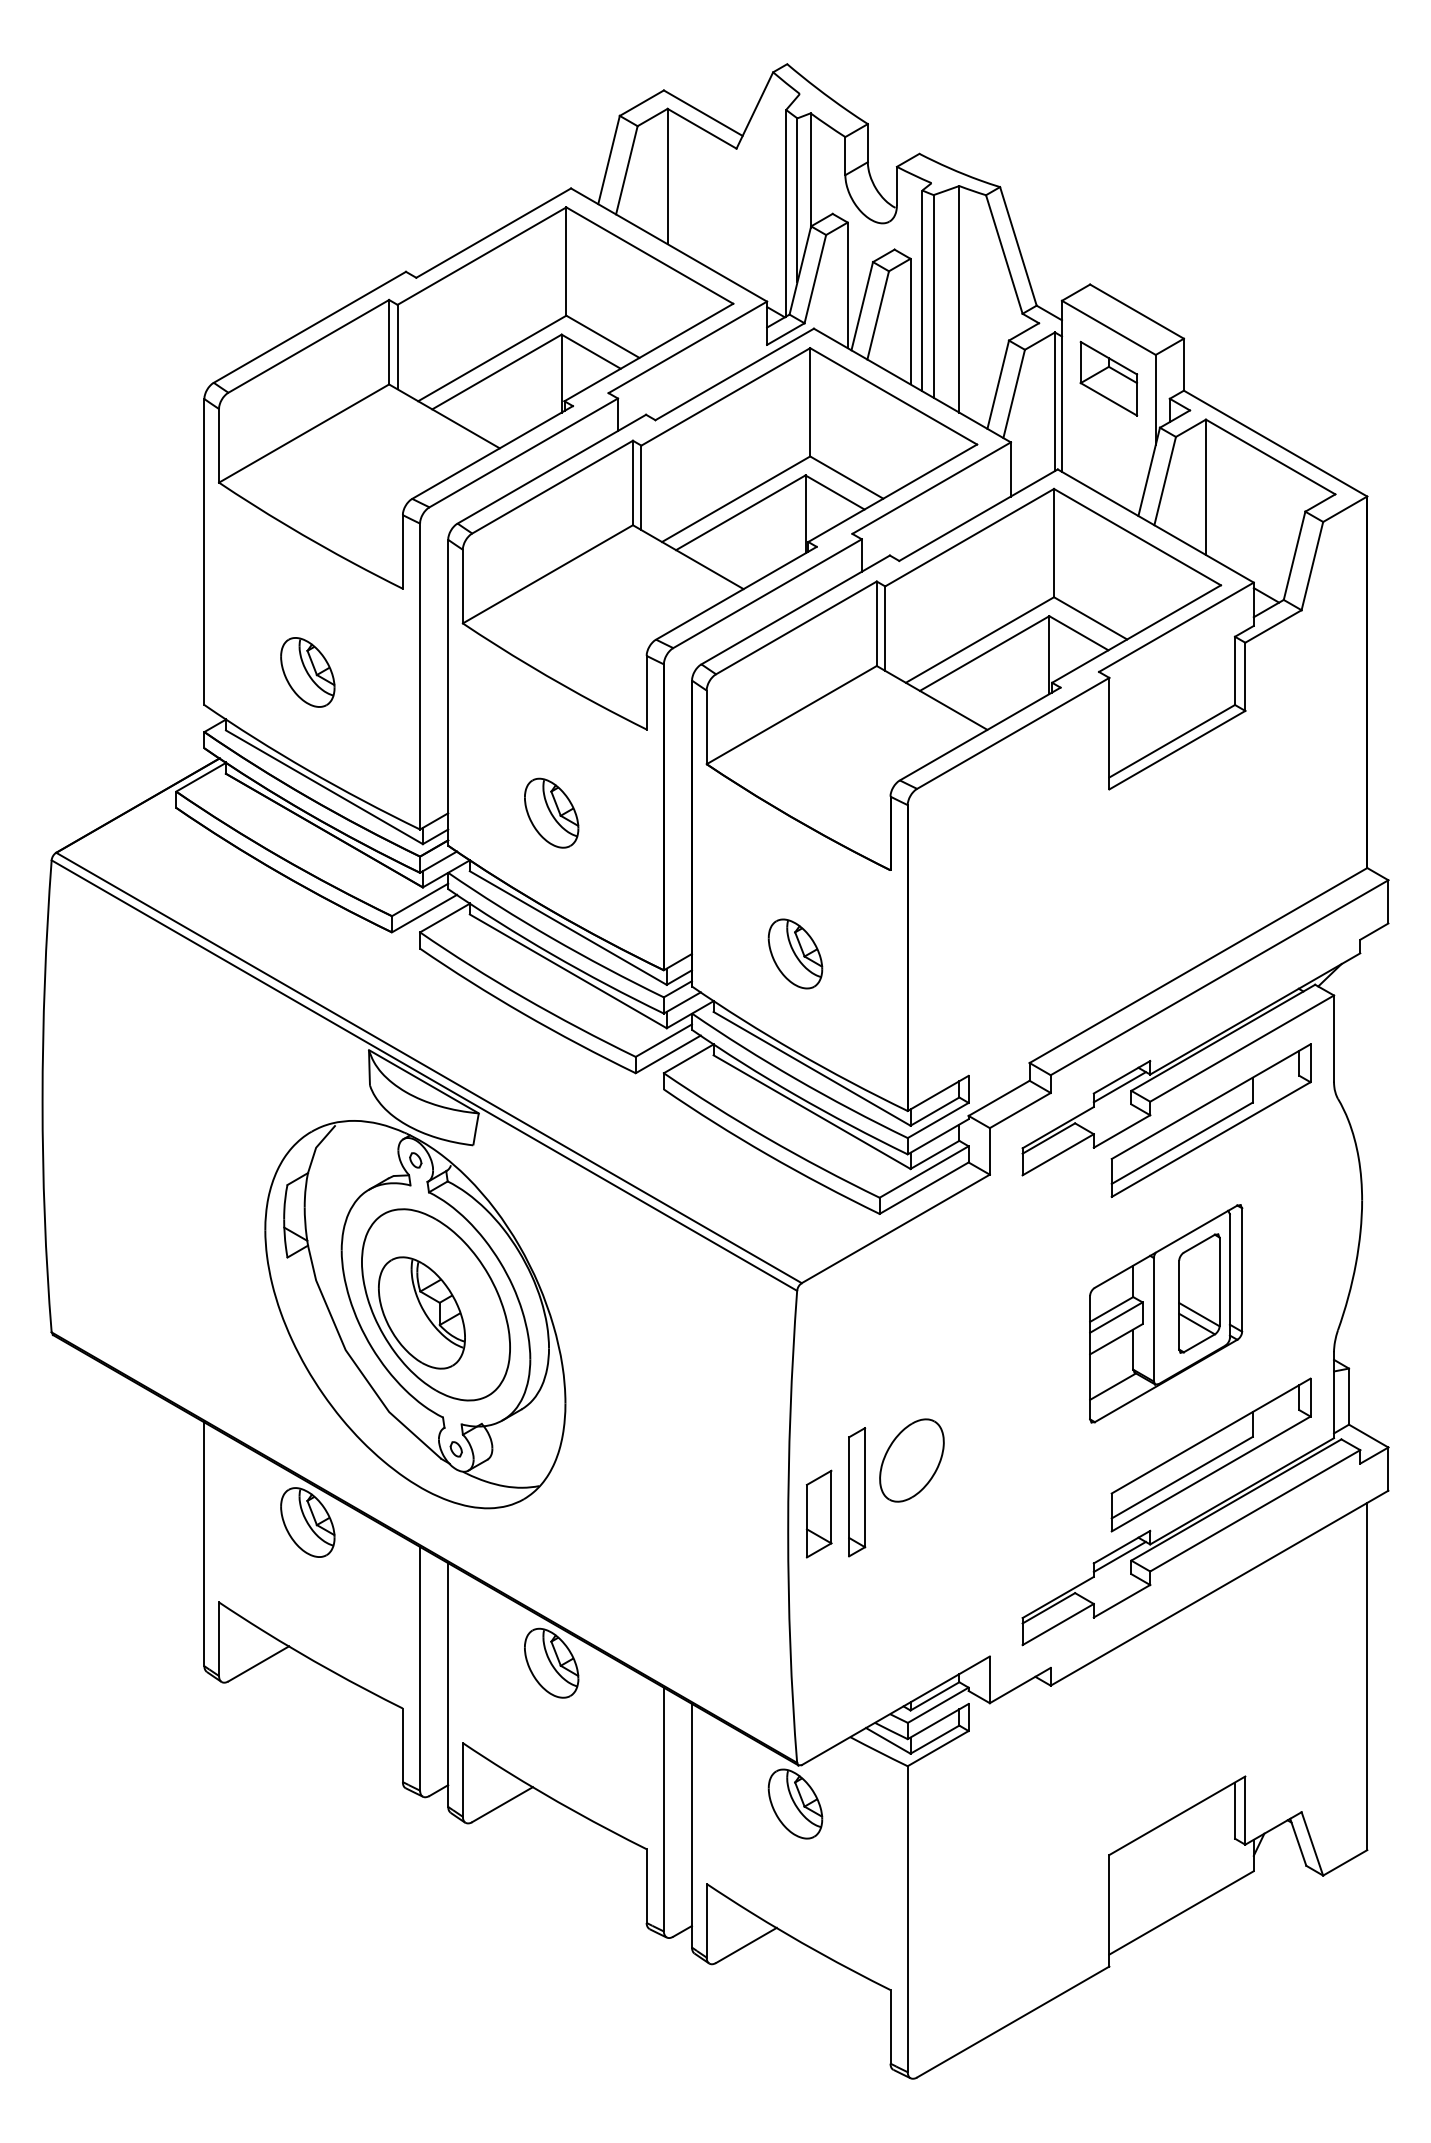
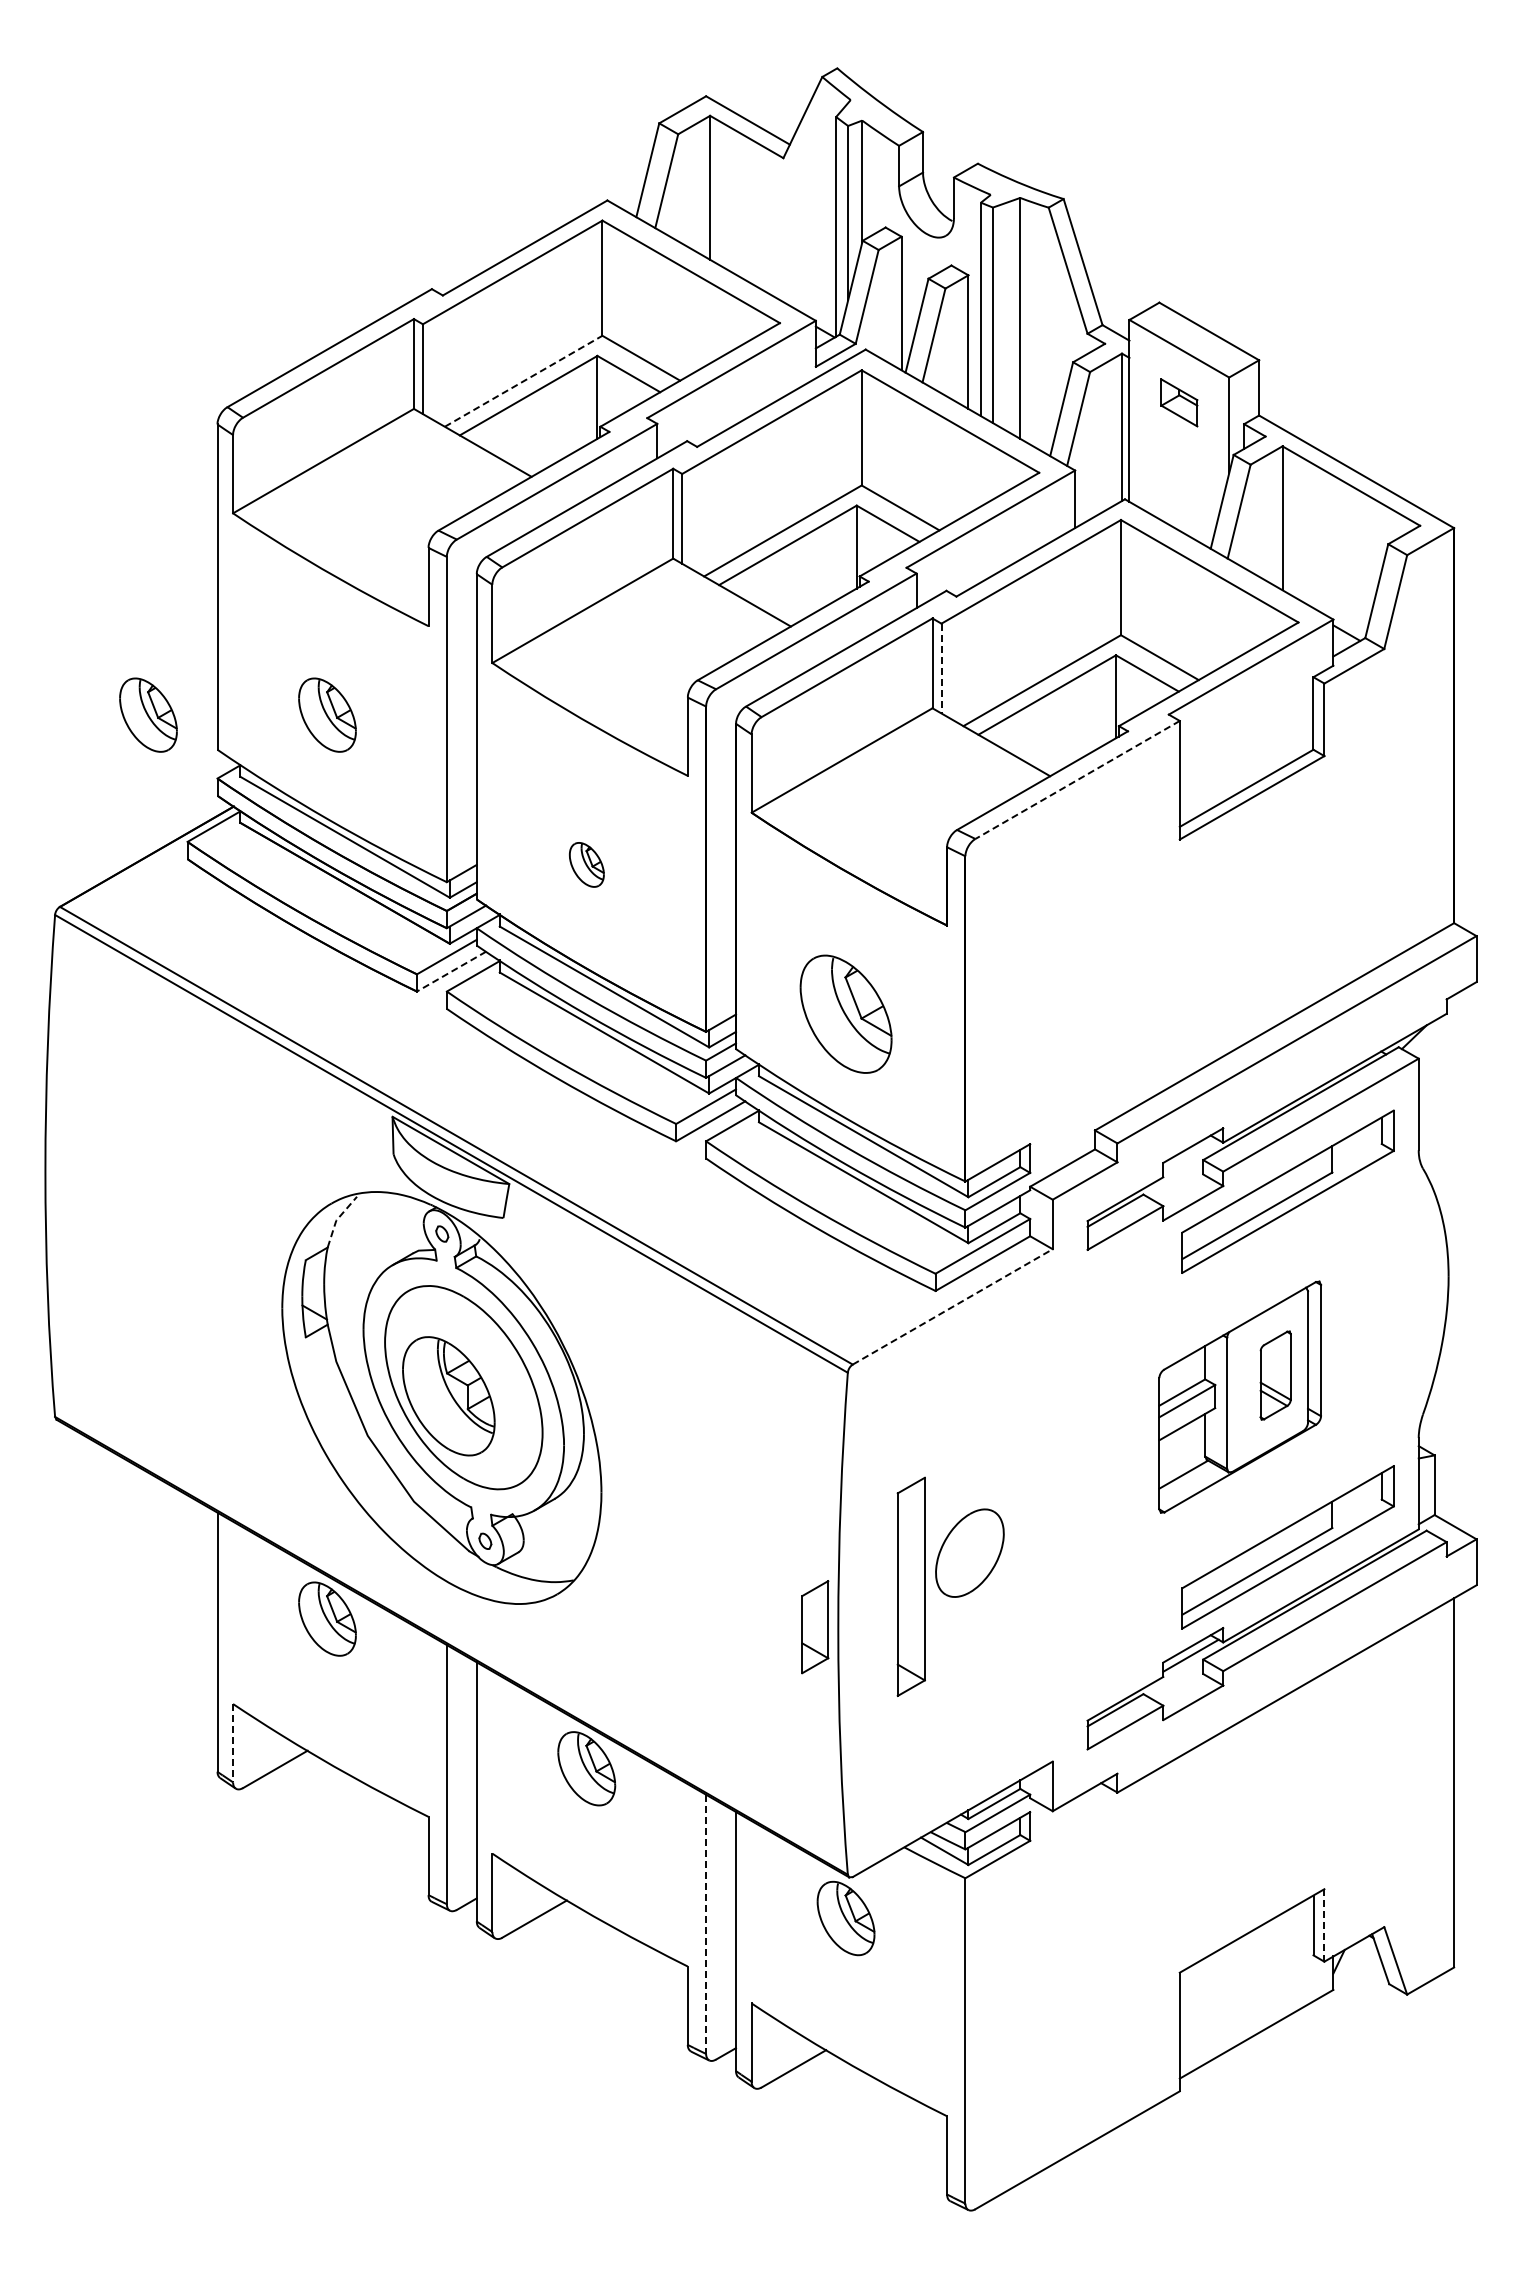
line: (492, 358) -> (523, 381), solid -> dashed
part: (1109, 378) -> (1179, 402), size x0.6
line: (885, 628) -> (941, 668), solid -> dashed
part: (139, 671) -> (148, 714), added
line: (1013, 733) -> (1077, 780), solid -> dashed
part: (551, 812) -> (586, 864), size x0.6
line: (424, 913) -> (451, 971), solid -> dashed
part: (794, 953) -> (845, 1014), size x1.6
line: (1119, 1087) -> (1190, 1156), removed
line: (316, 1146) -> (336, 1219), solid -> dashed
line: (896, 1228) -> (953, 1306), solid -> dashed
part: (1199, 1293) -> (1275, 1375), size x0.7
part: (857, 1491) -> (911, 1586), size x1.6
part: (819, 1514) -> (815, 1627), moved
line: (219, 1639) -> (233, 1743), solid -> dashed
line: (664, 1809) -> (706, 1924), solid -> dashed
line: (1245, 1810) -> (1324, 1925), solid -> dashed

